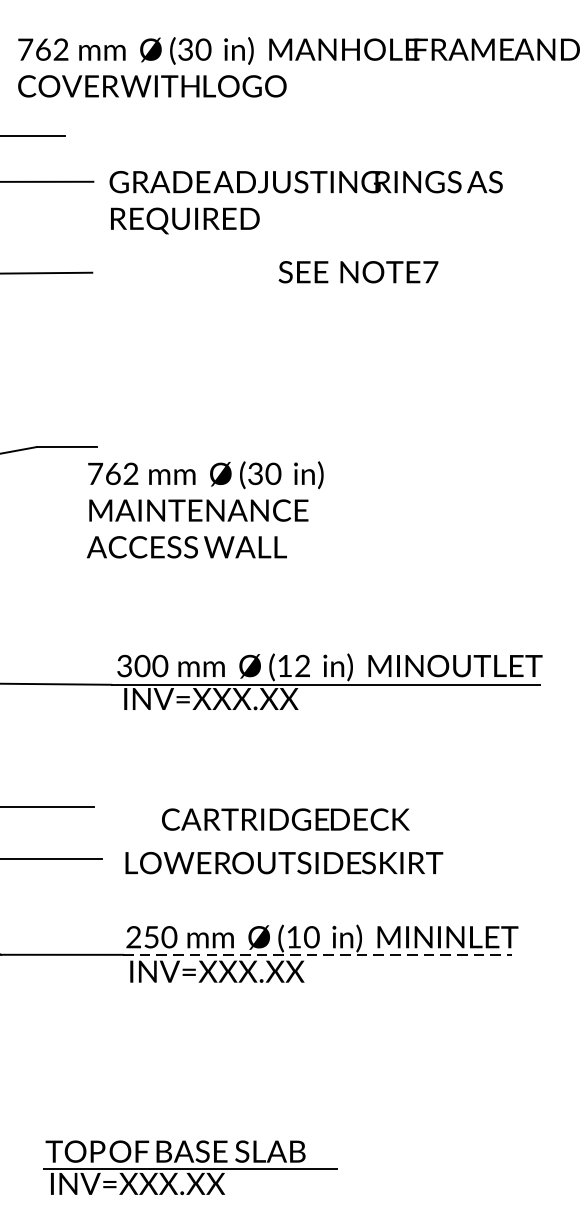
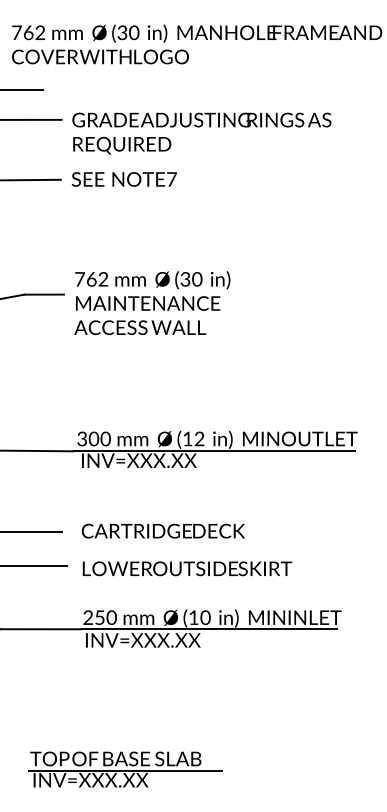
text: (358, 272) -> (124, 179), moved
text: (205, 509) -> (152, 302), moved
text: (284, 818) -> (162, 530), moved
line: (317, 955) -> (209, 629), dashed -> solid

